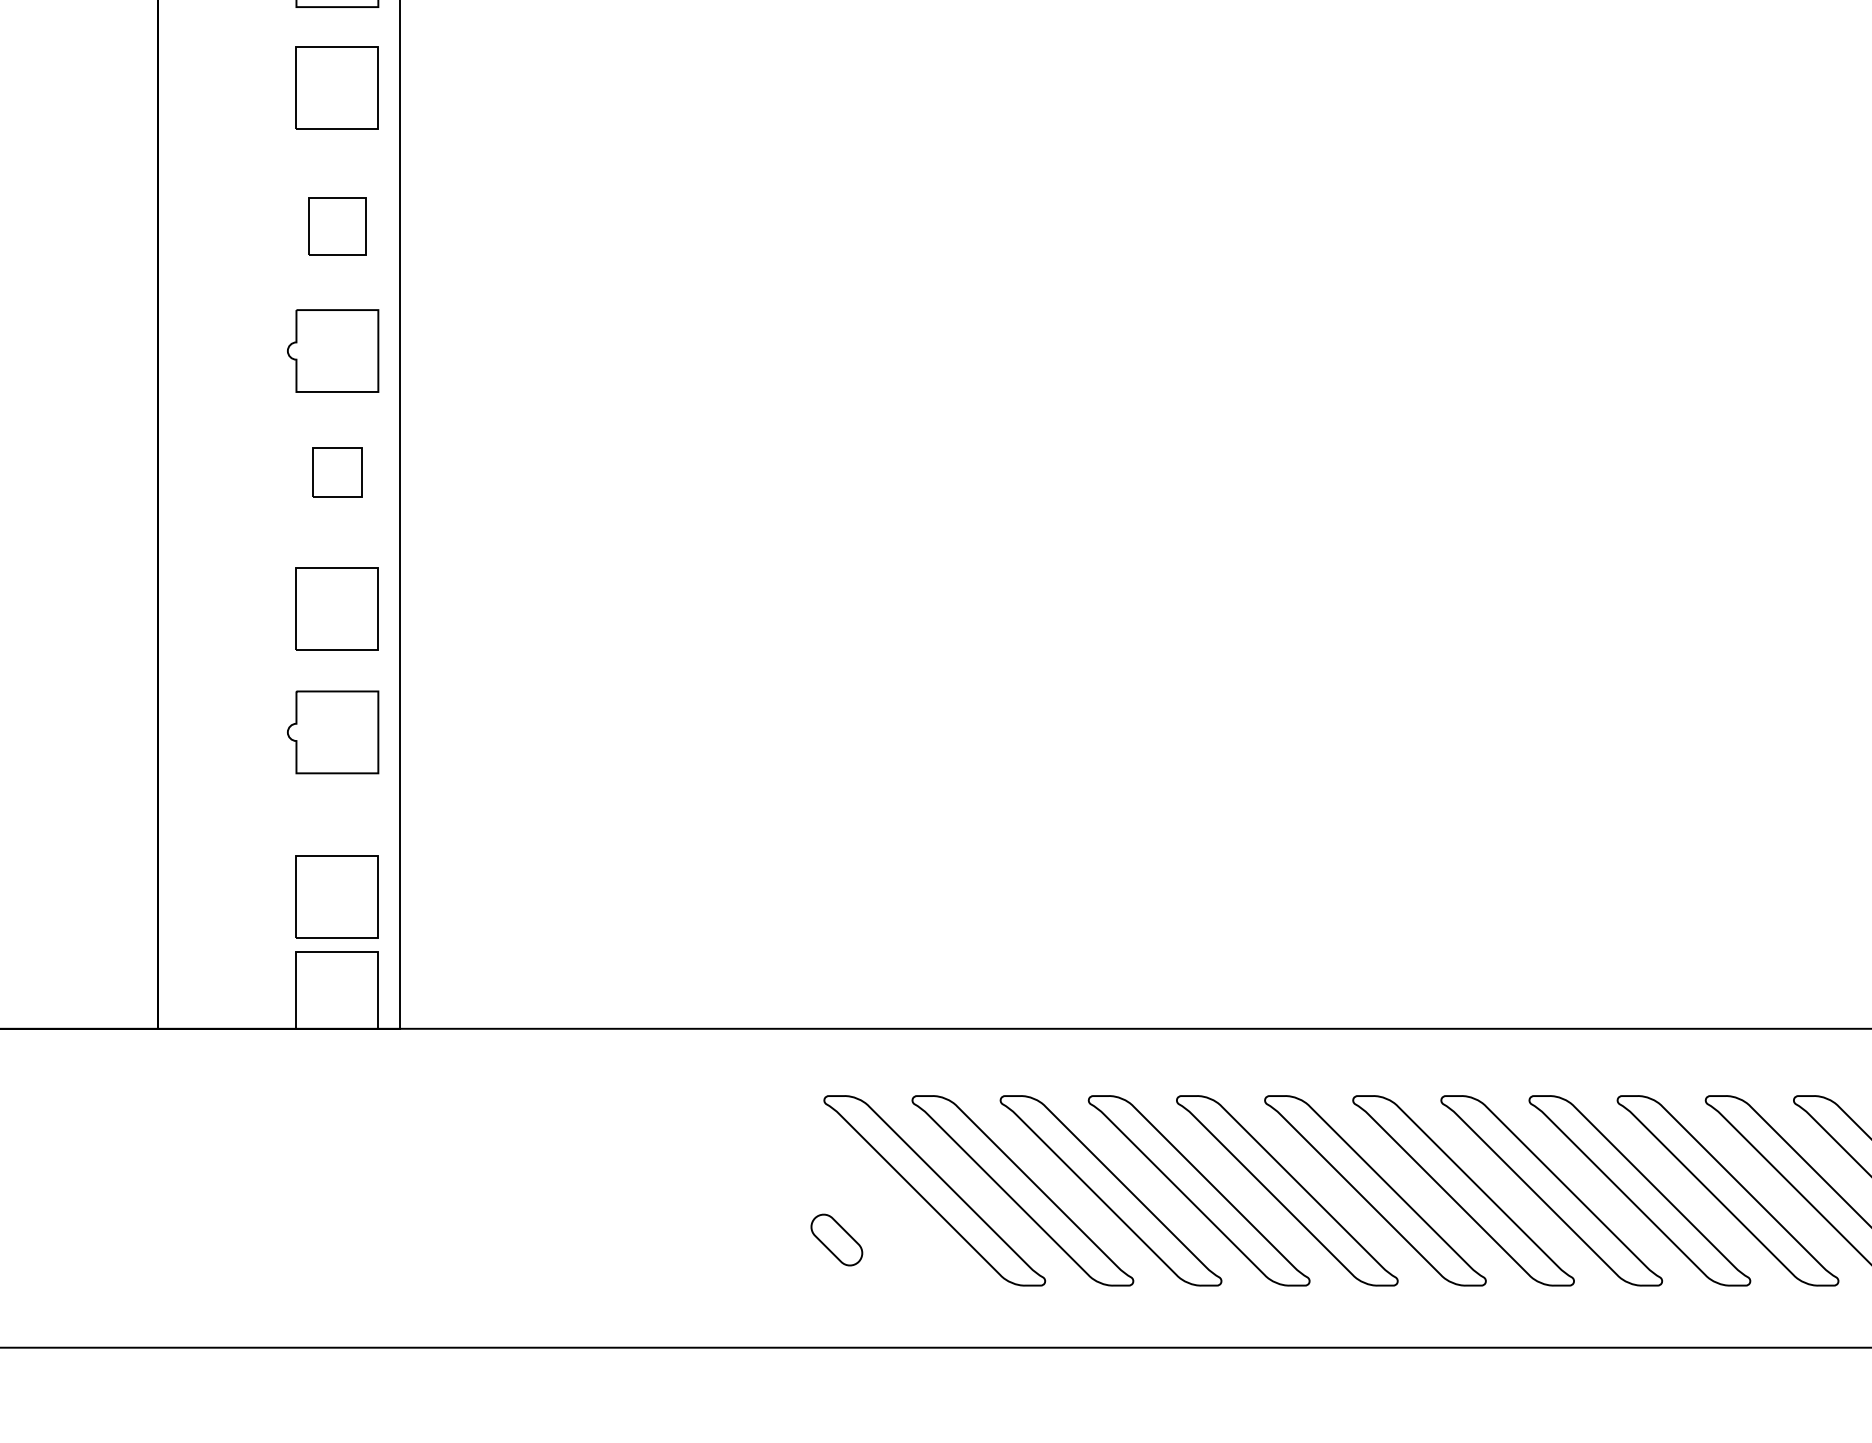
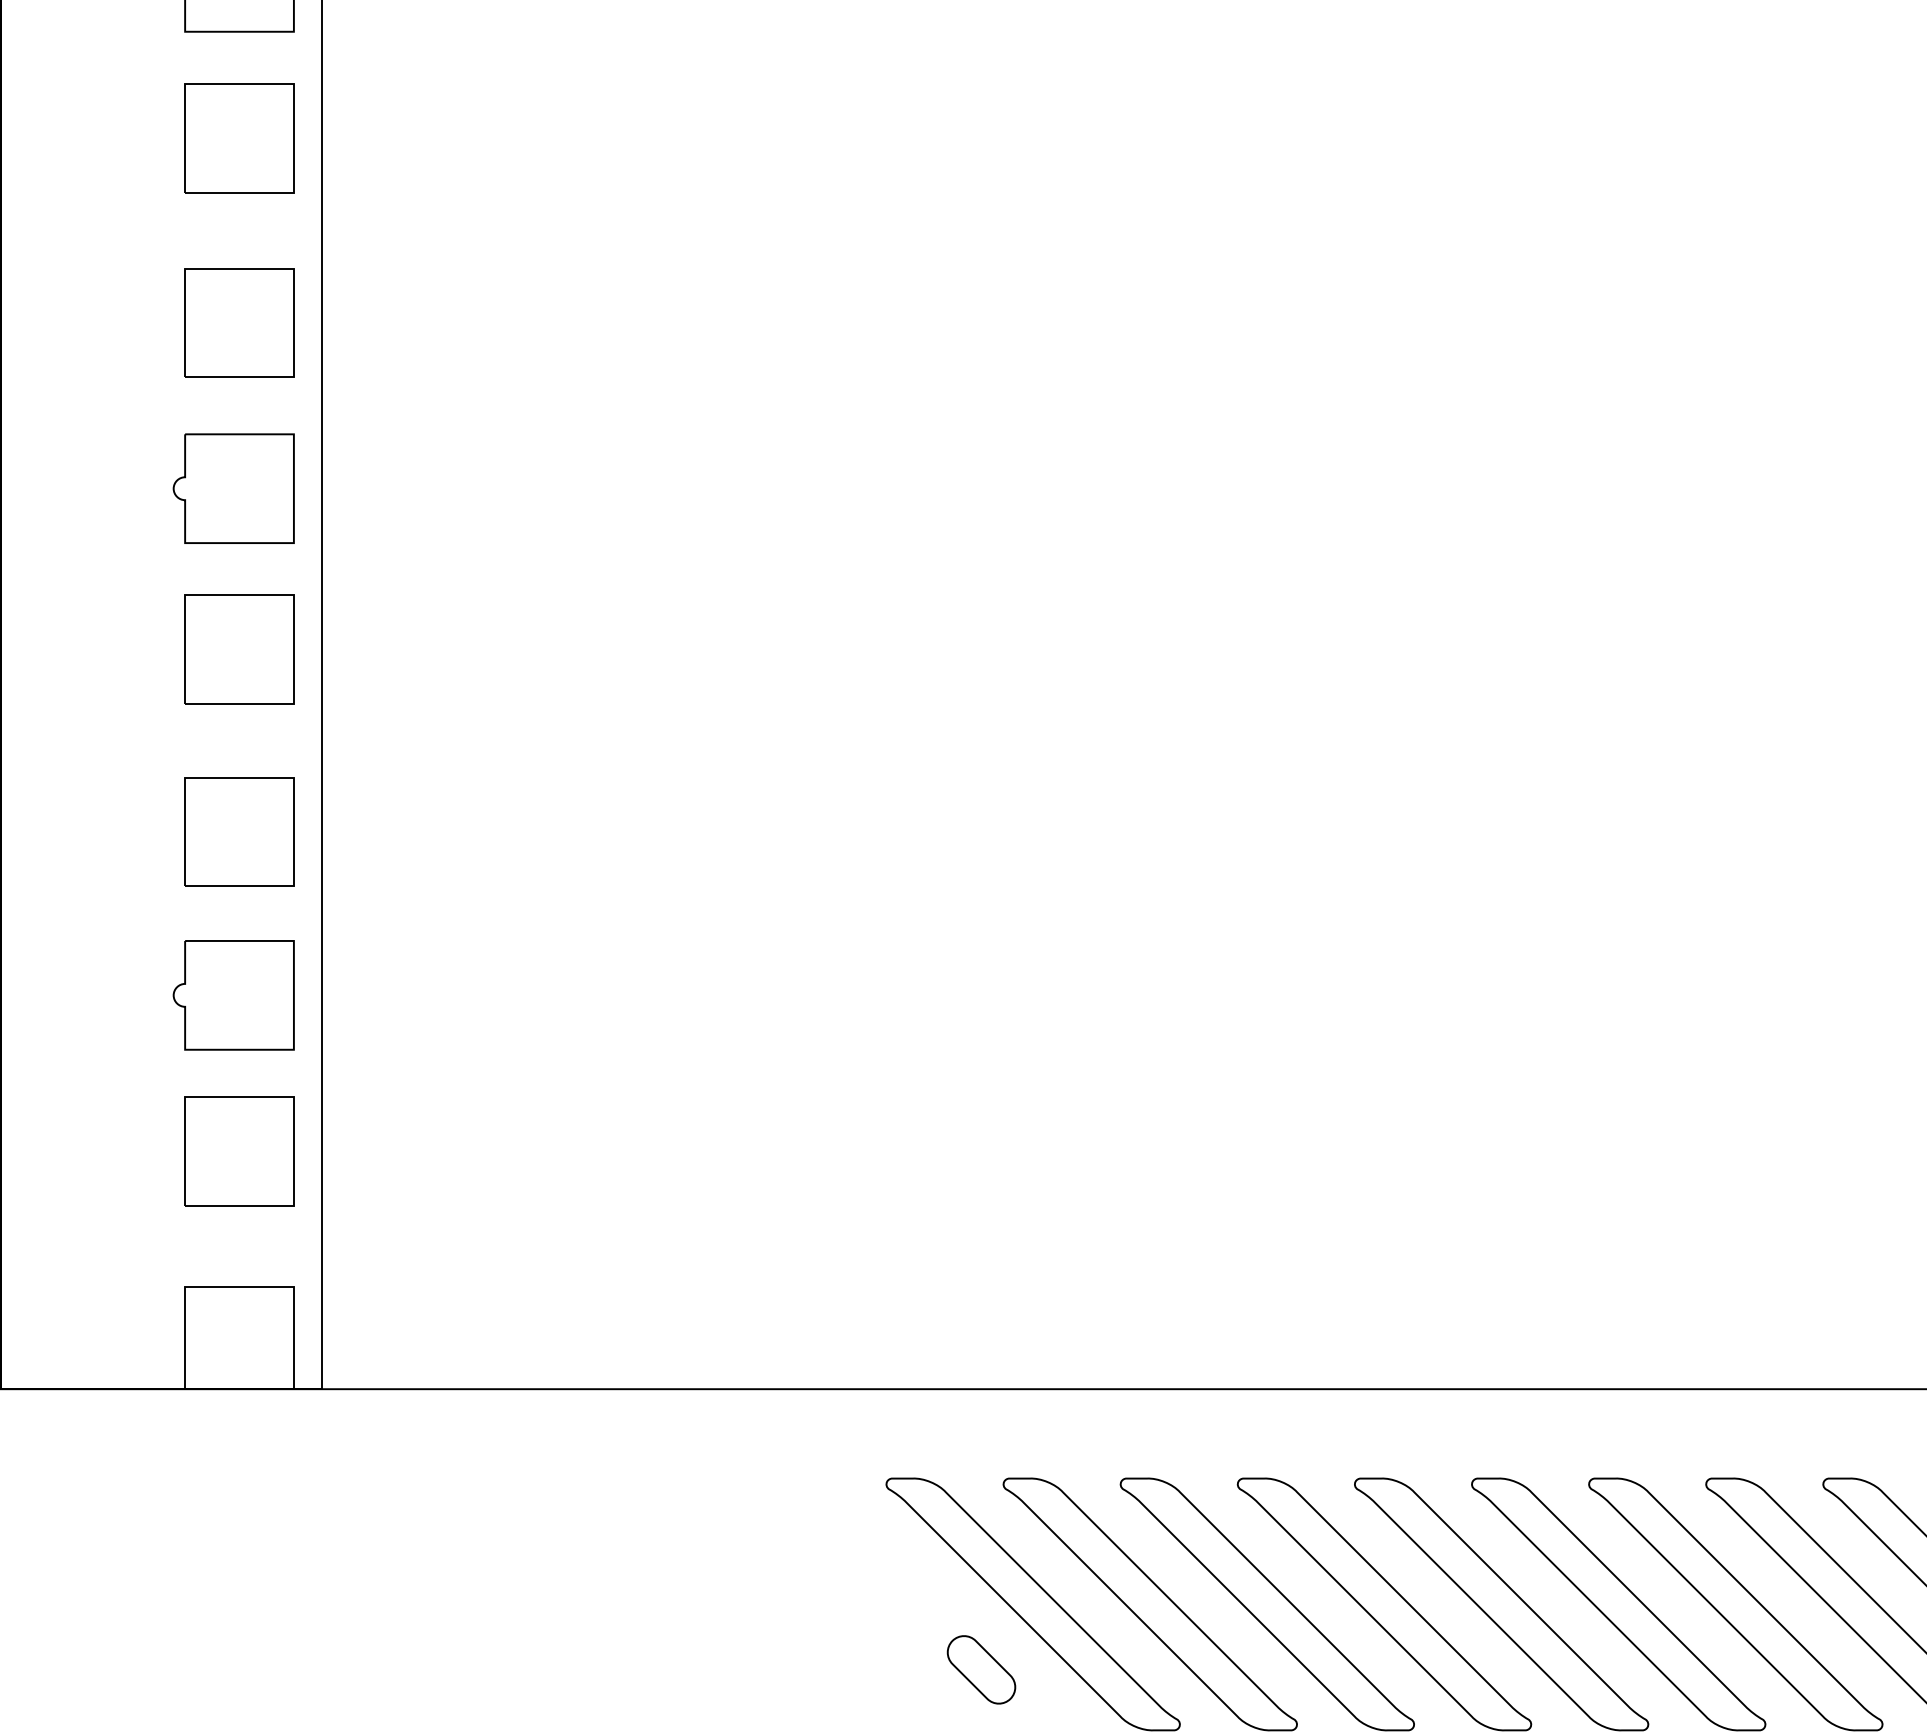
part: (336, 225) -> (238, 321), size x1.43
part: (336, 471) -> (238, 648), size x1.67
part: (336, 896) -> (238, 1150), moved
part: (836, 1239) -> (981, 1669), moved

